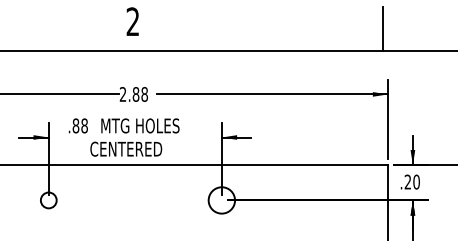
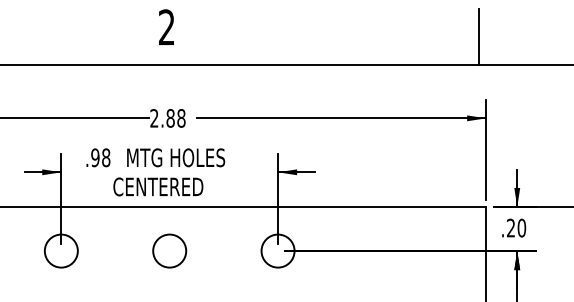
text: (76, 125) -> (95, 157), .88 -> .98
circle: (48, 199) -> (60, 250), size x1.67
circle: (135, 199) -> (169, 250), added

